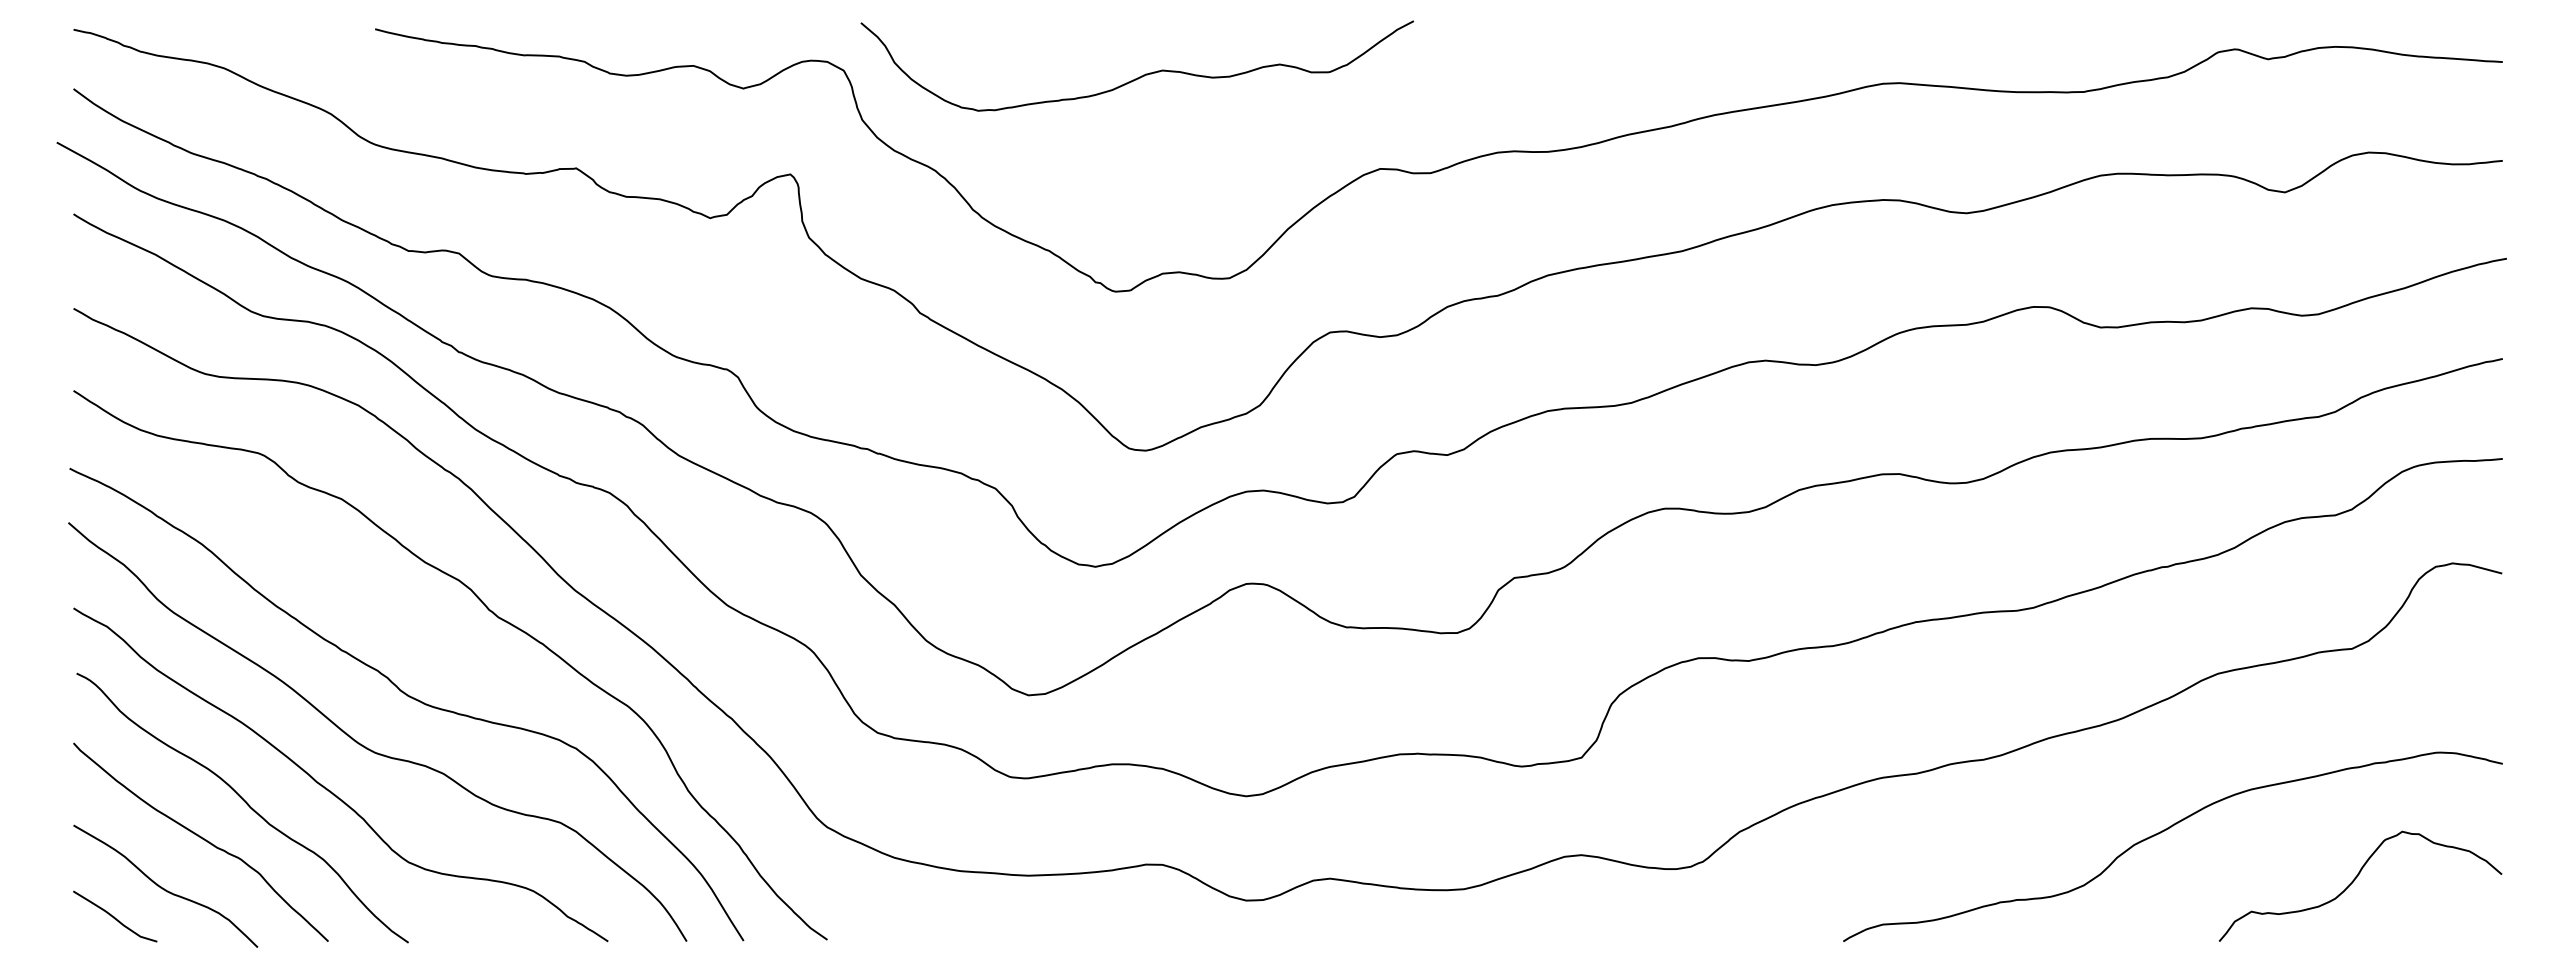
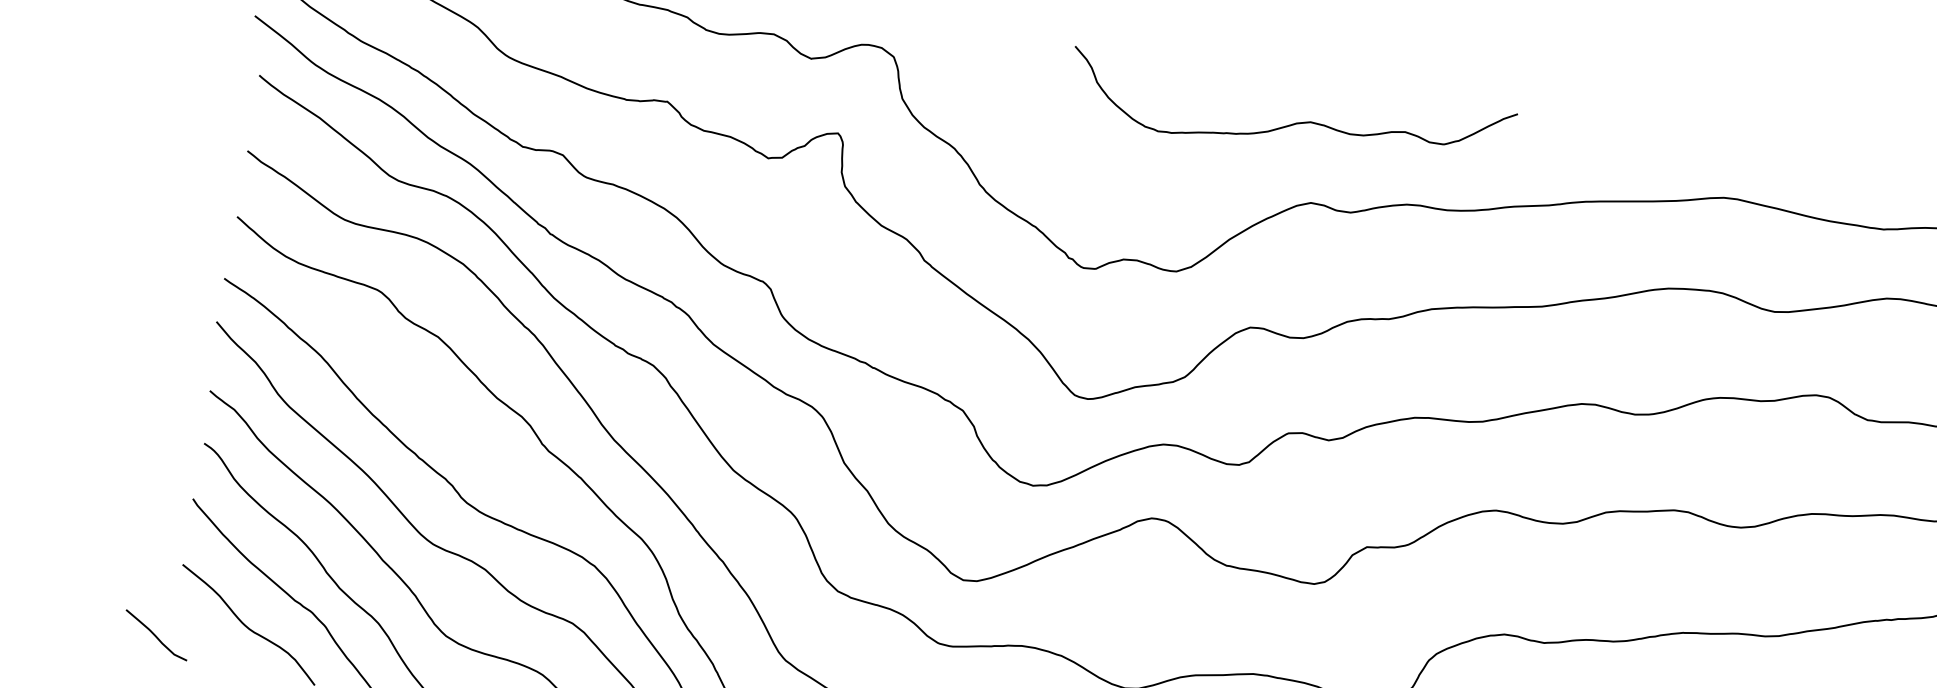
curve: (1141, 75) -> (1293, 123), moved
curve: (114, 916) -> (155, 635), moved

